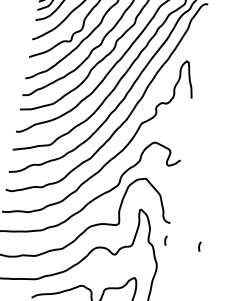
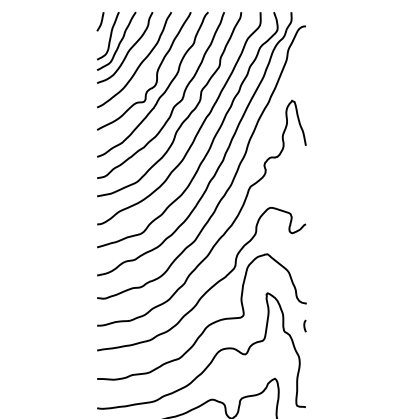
curve: (199, 246) -> (347, 325), removed

